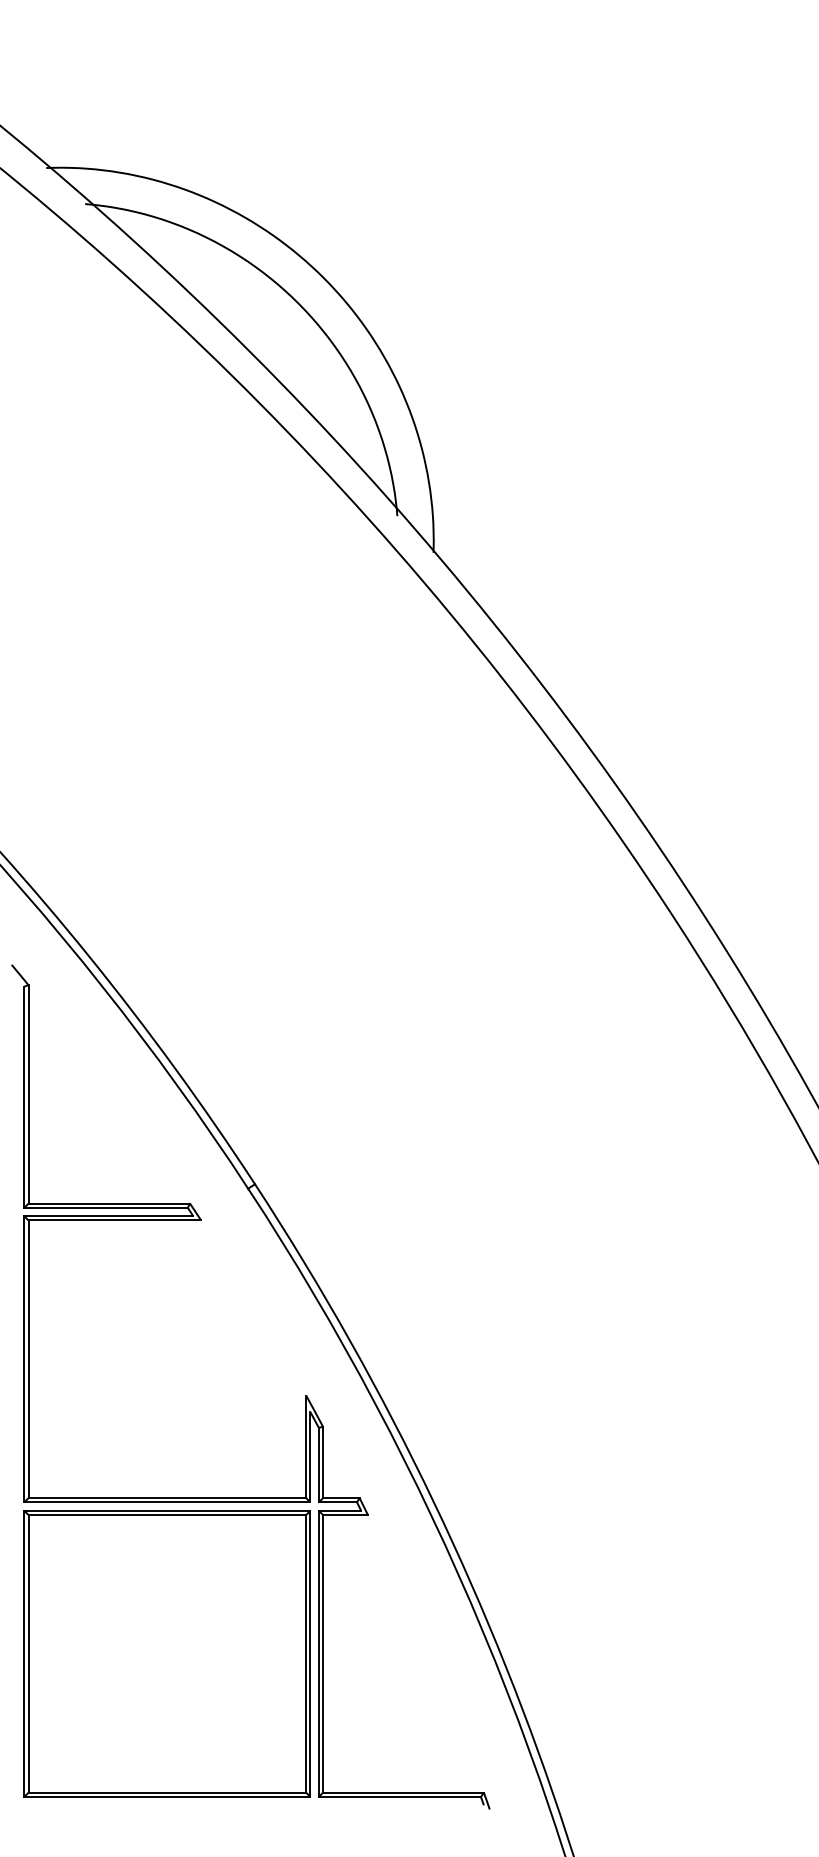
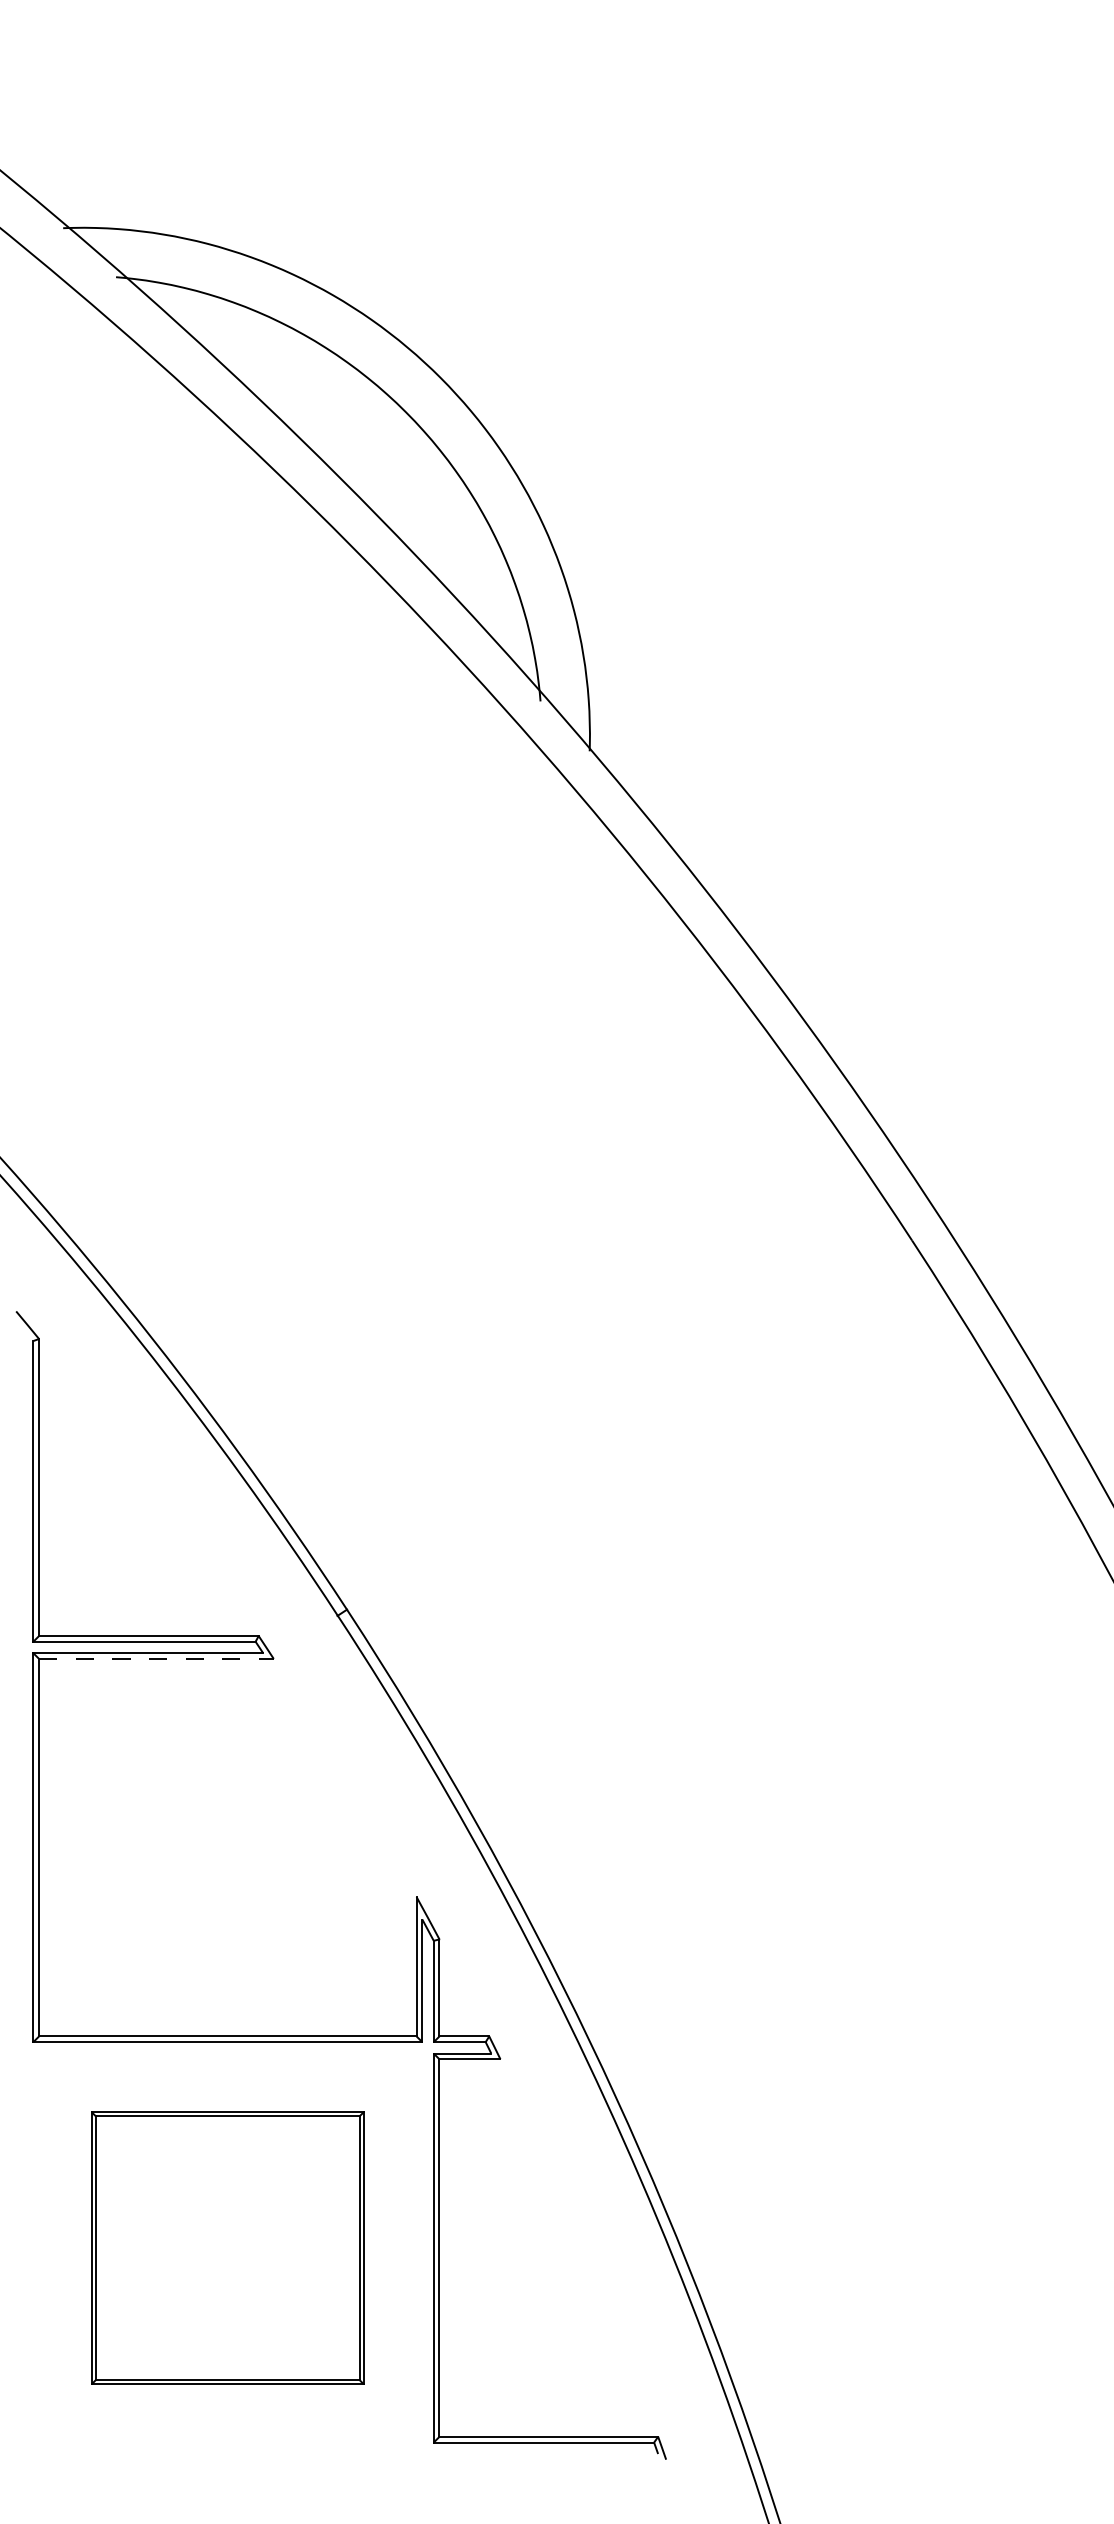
line: (114, 1220) -> (156, 1658), solid -> dashed
part: (167, 1654) -> (227, 2248), size x0.7

